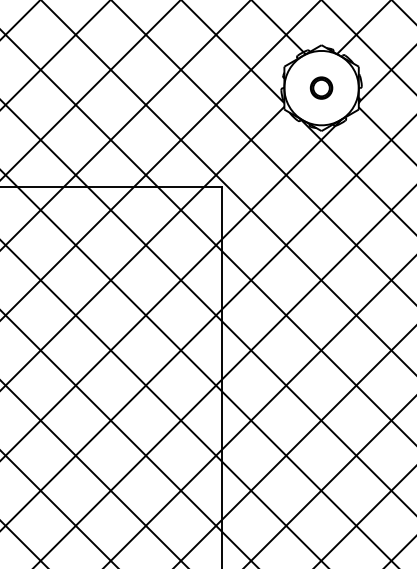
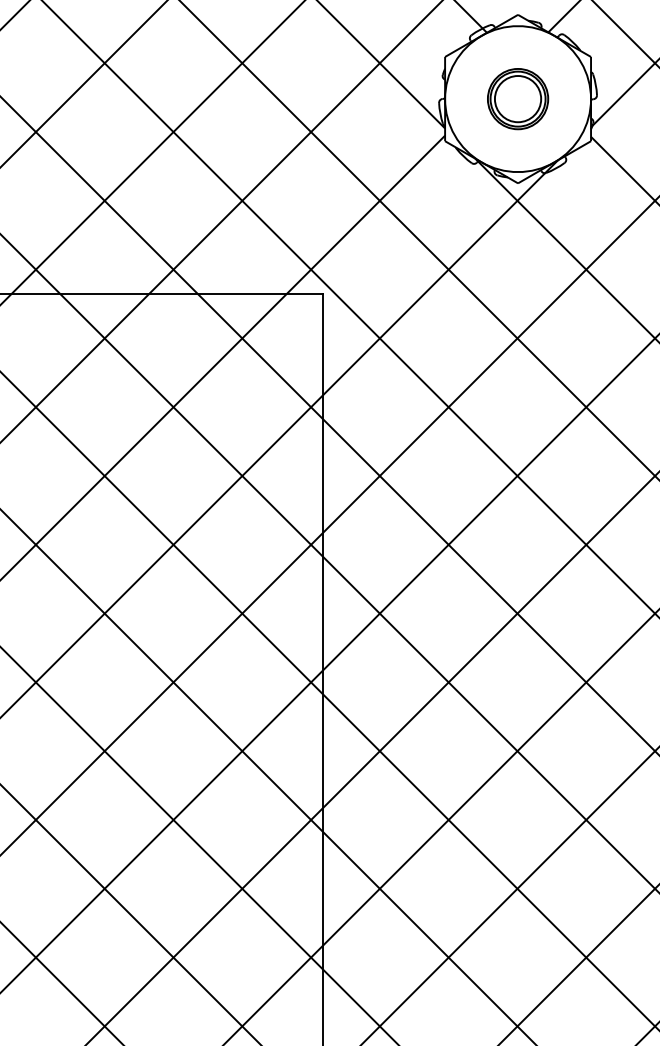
part: (321, 87) -> (517, 97), size x1.43

